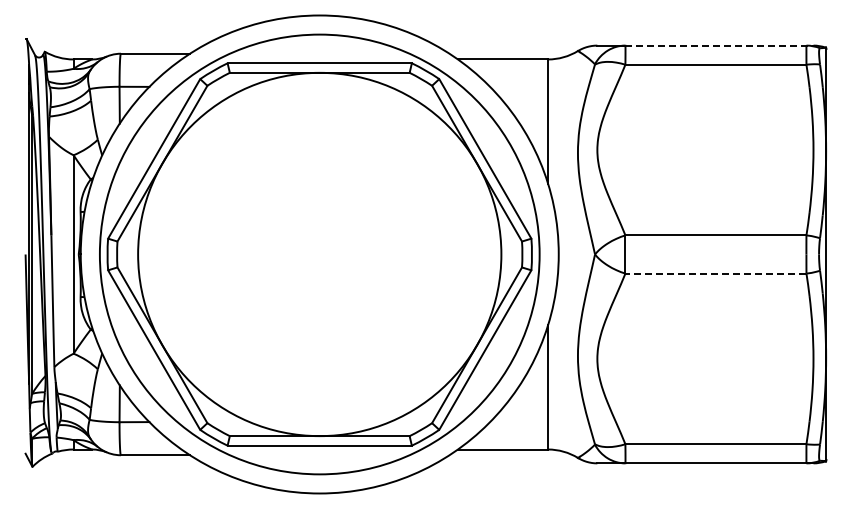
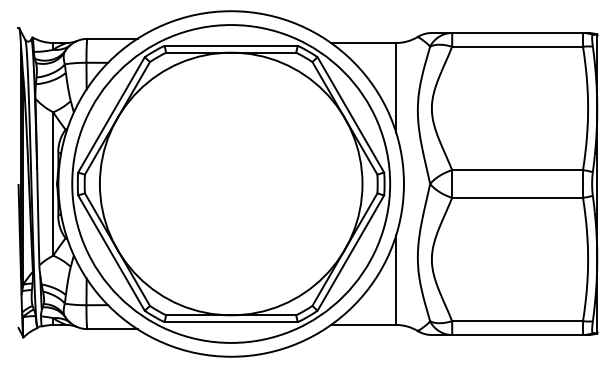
line: (719, 45) -> (520, 32), dashed -> solid
line: (715, 273) -> (517, 197), dashed -> solid

